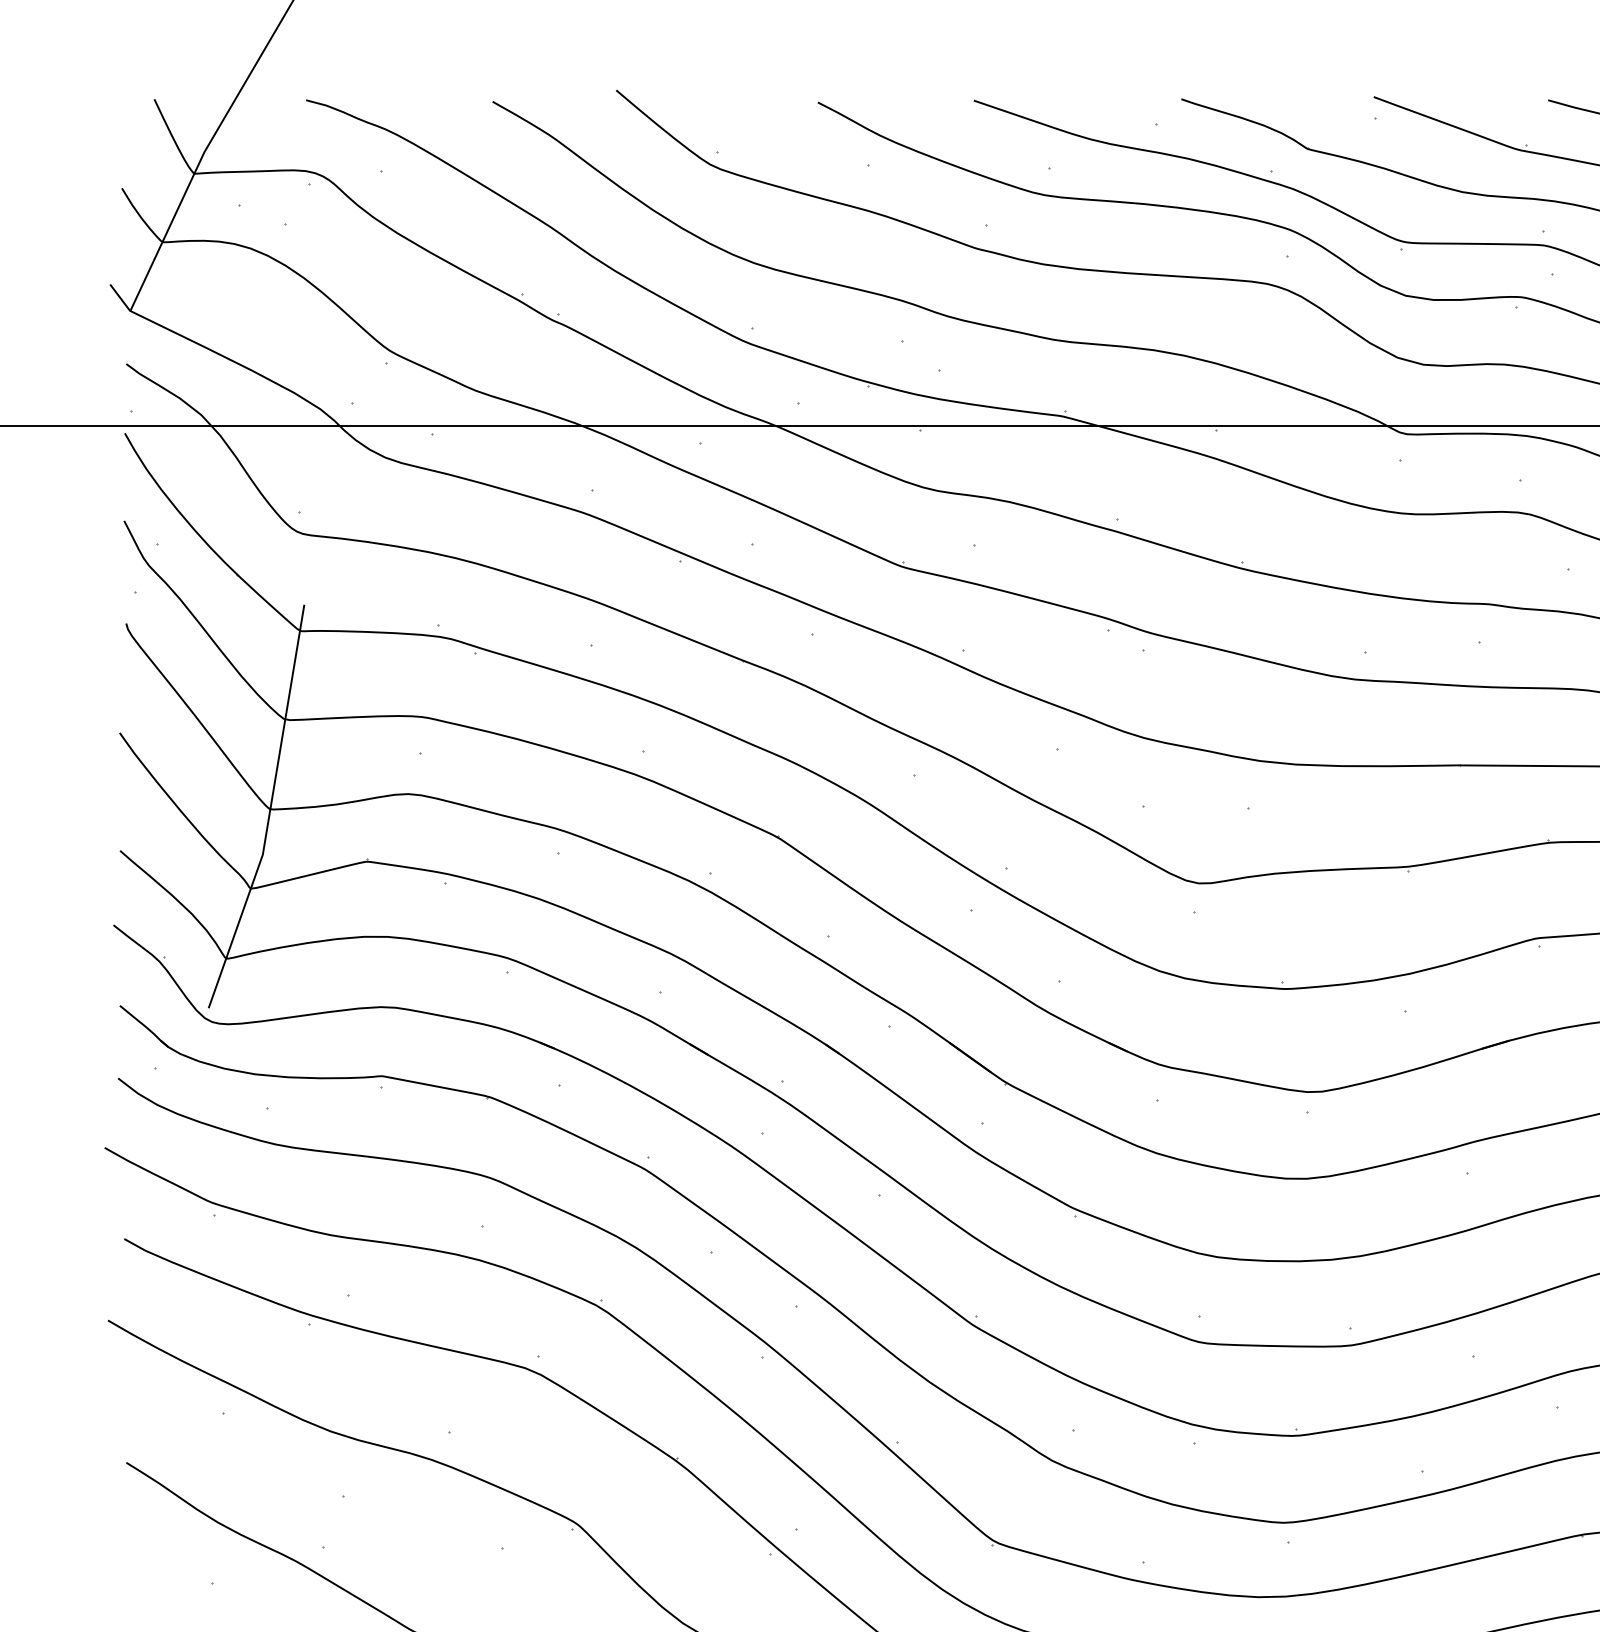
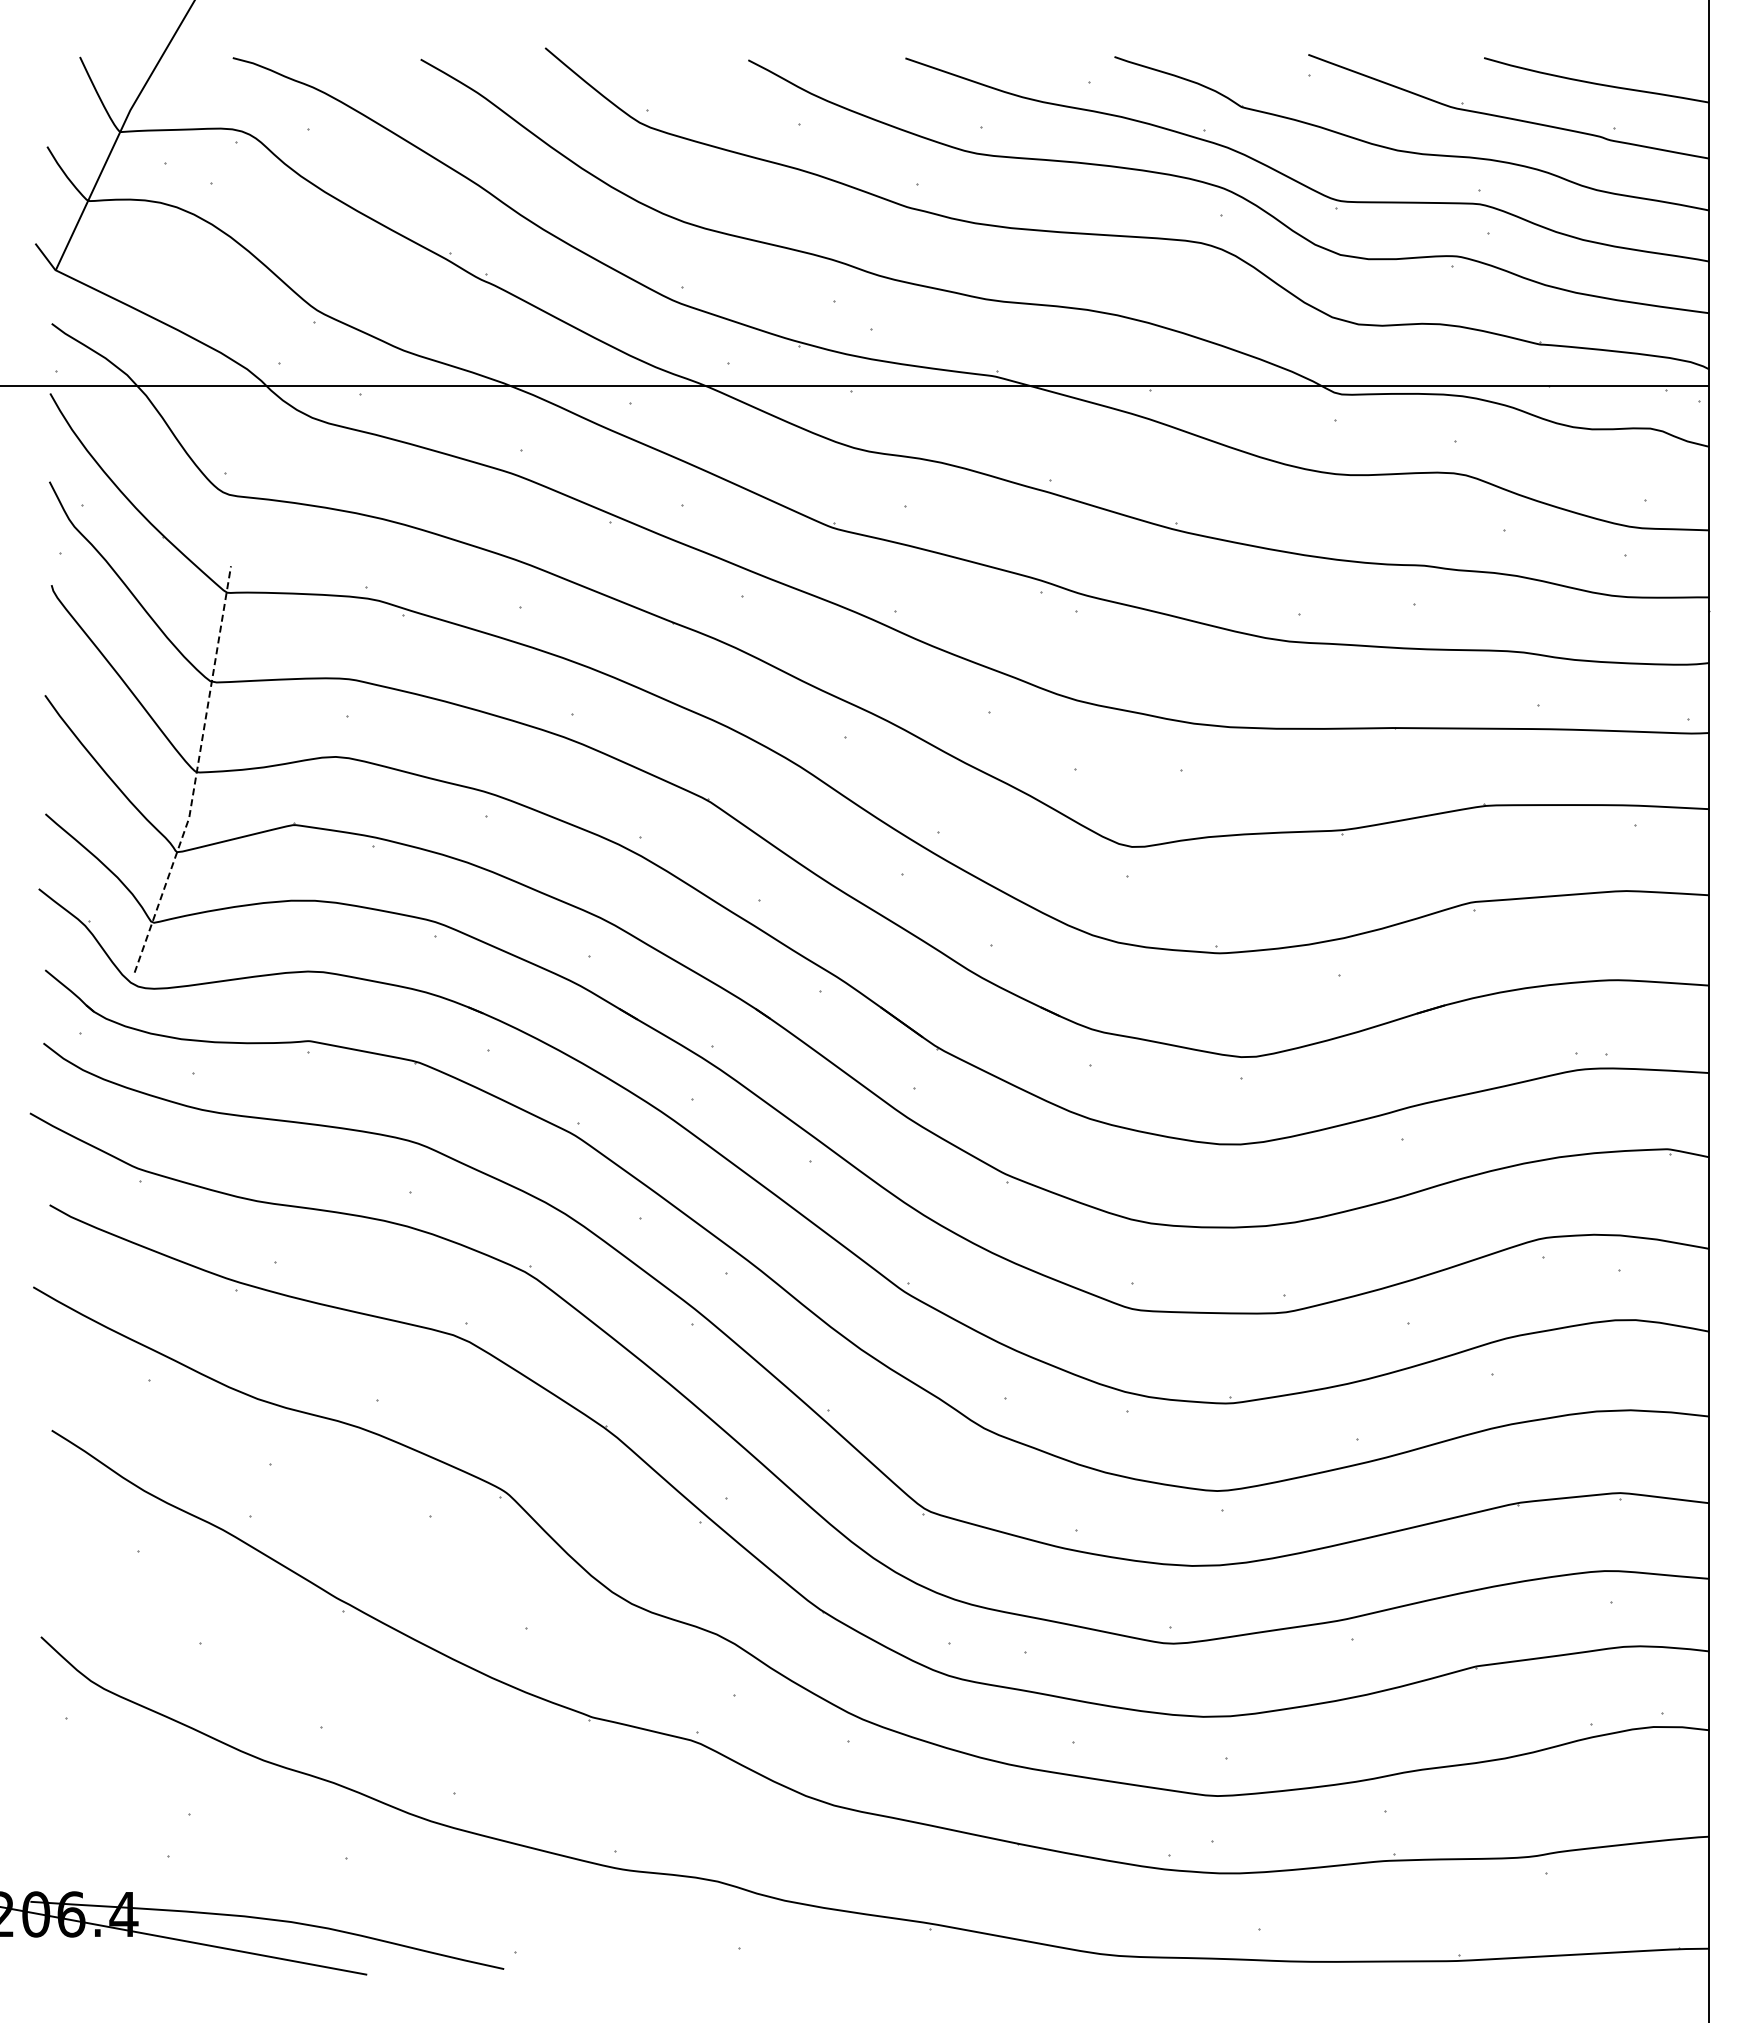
line: (270, 809) -> (196, 772), solid -> dashed

